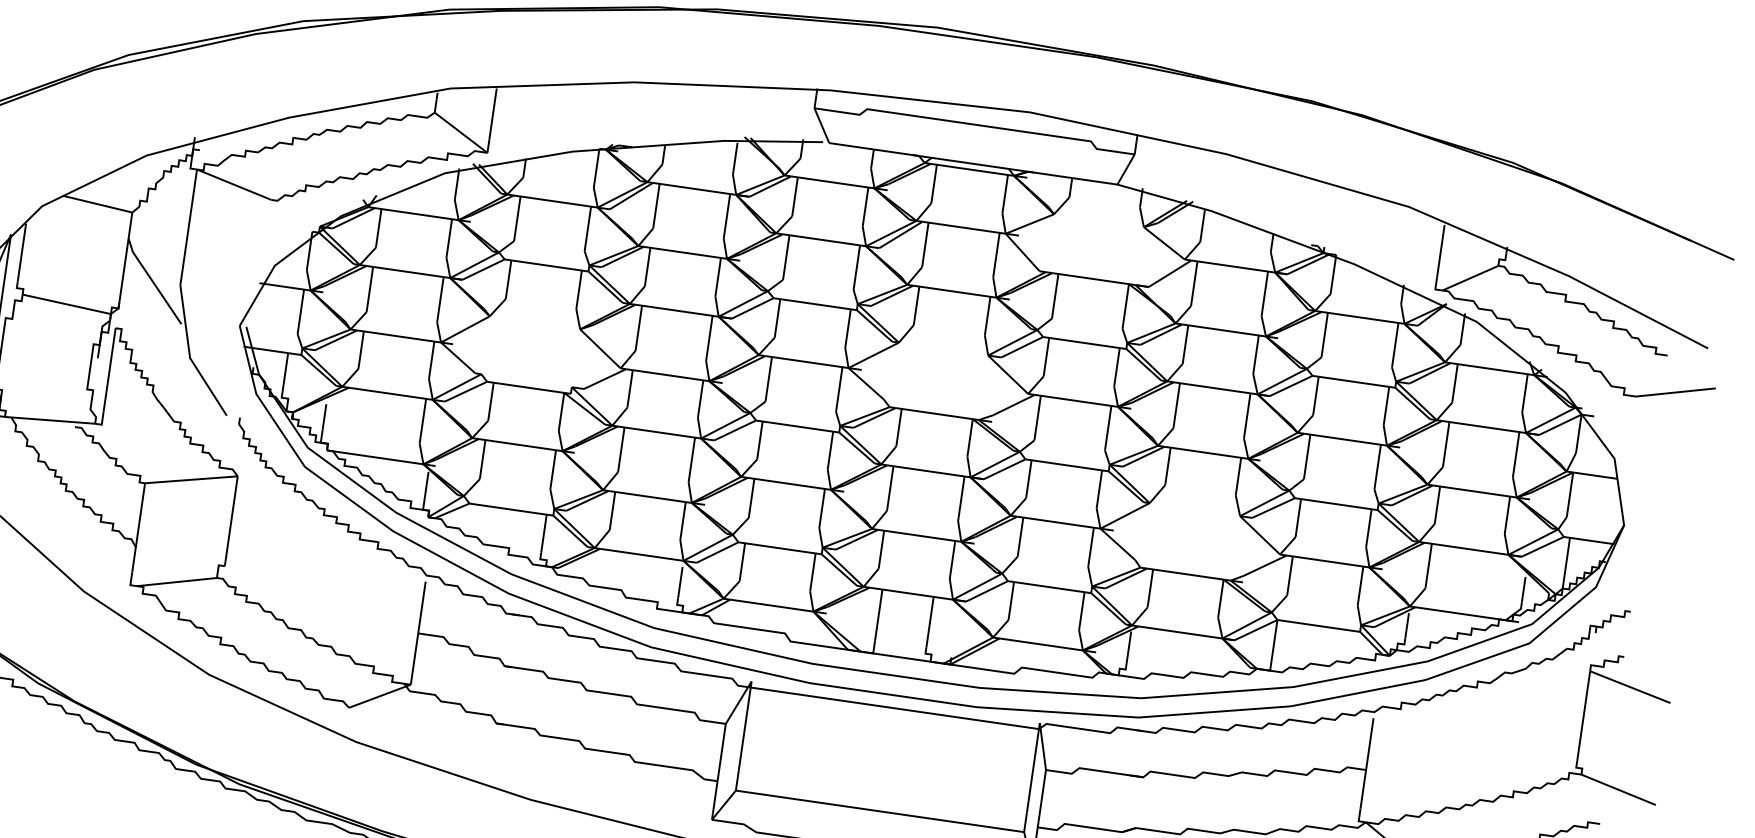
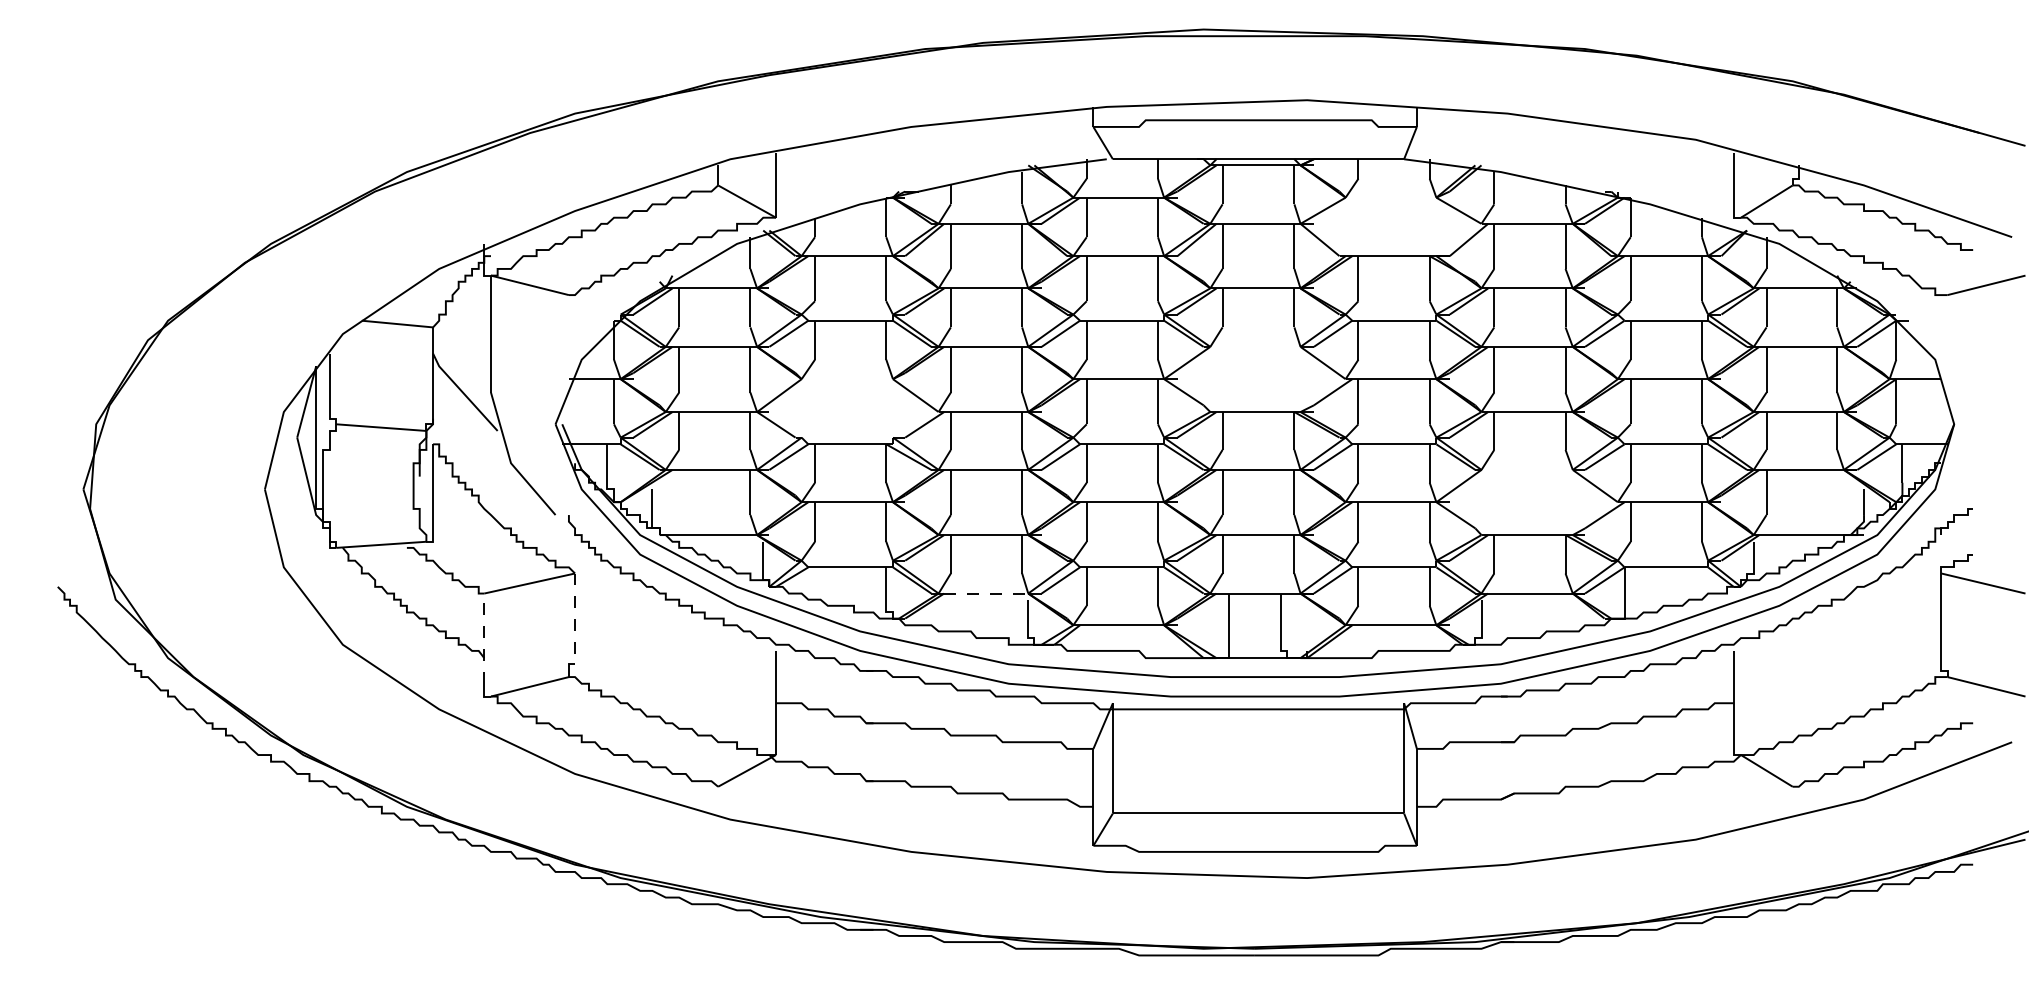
line: (231, 521) -> (575, 619), solid -> dashed
line: (138, 527) -> (484, 638), solid -> dashed
line: (642, 554) -> (986, 593), solid -> dashed

